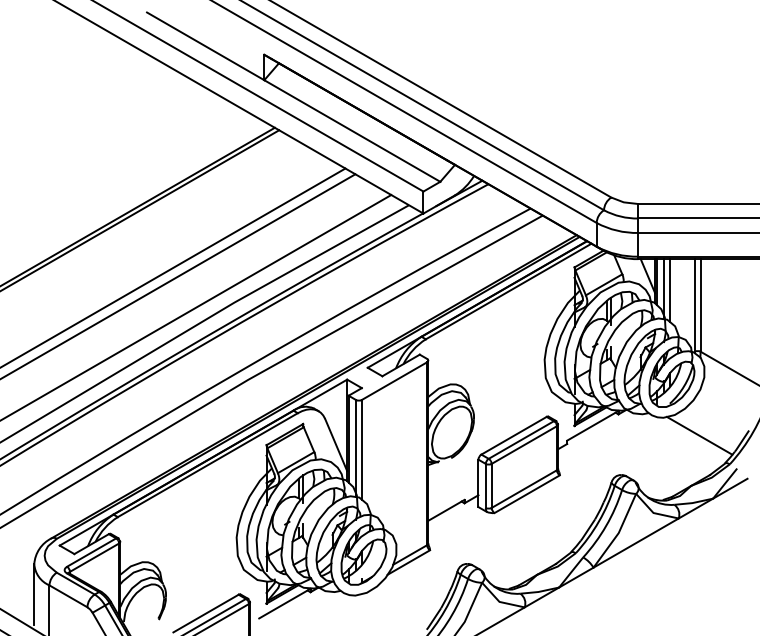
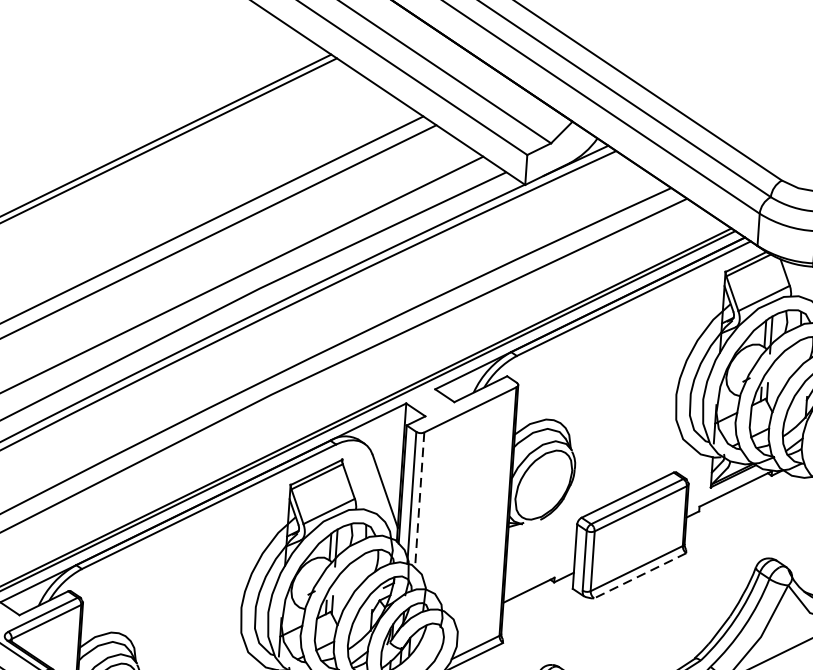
line: (361, 449) -> (419, 499), solid -> dashed
line: (527, 494) -> (640, 576), solid -> dashed

